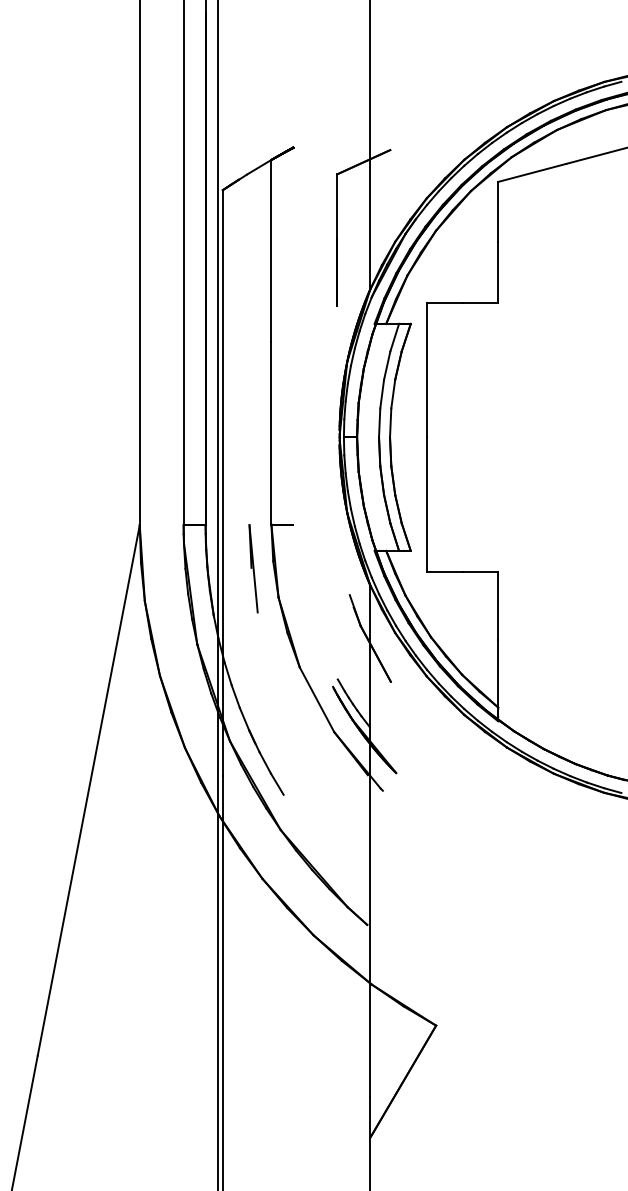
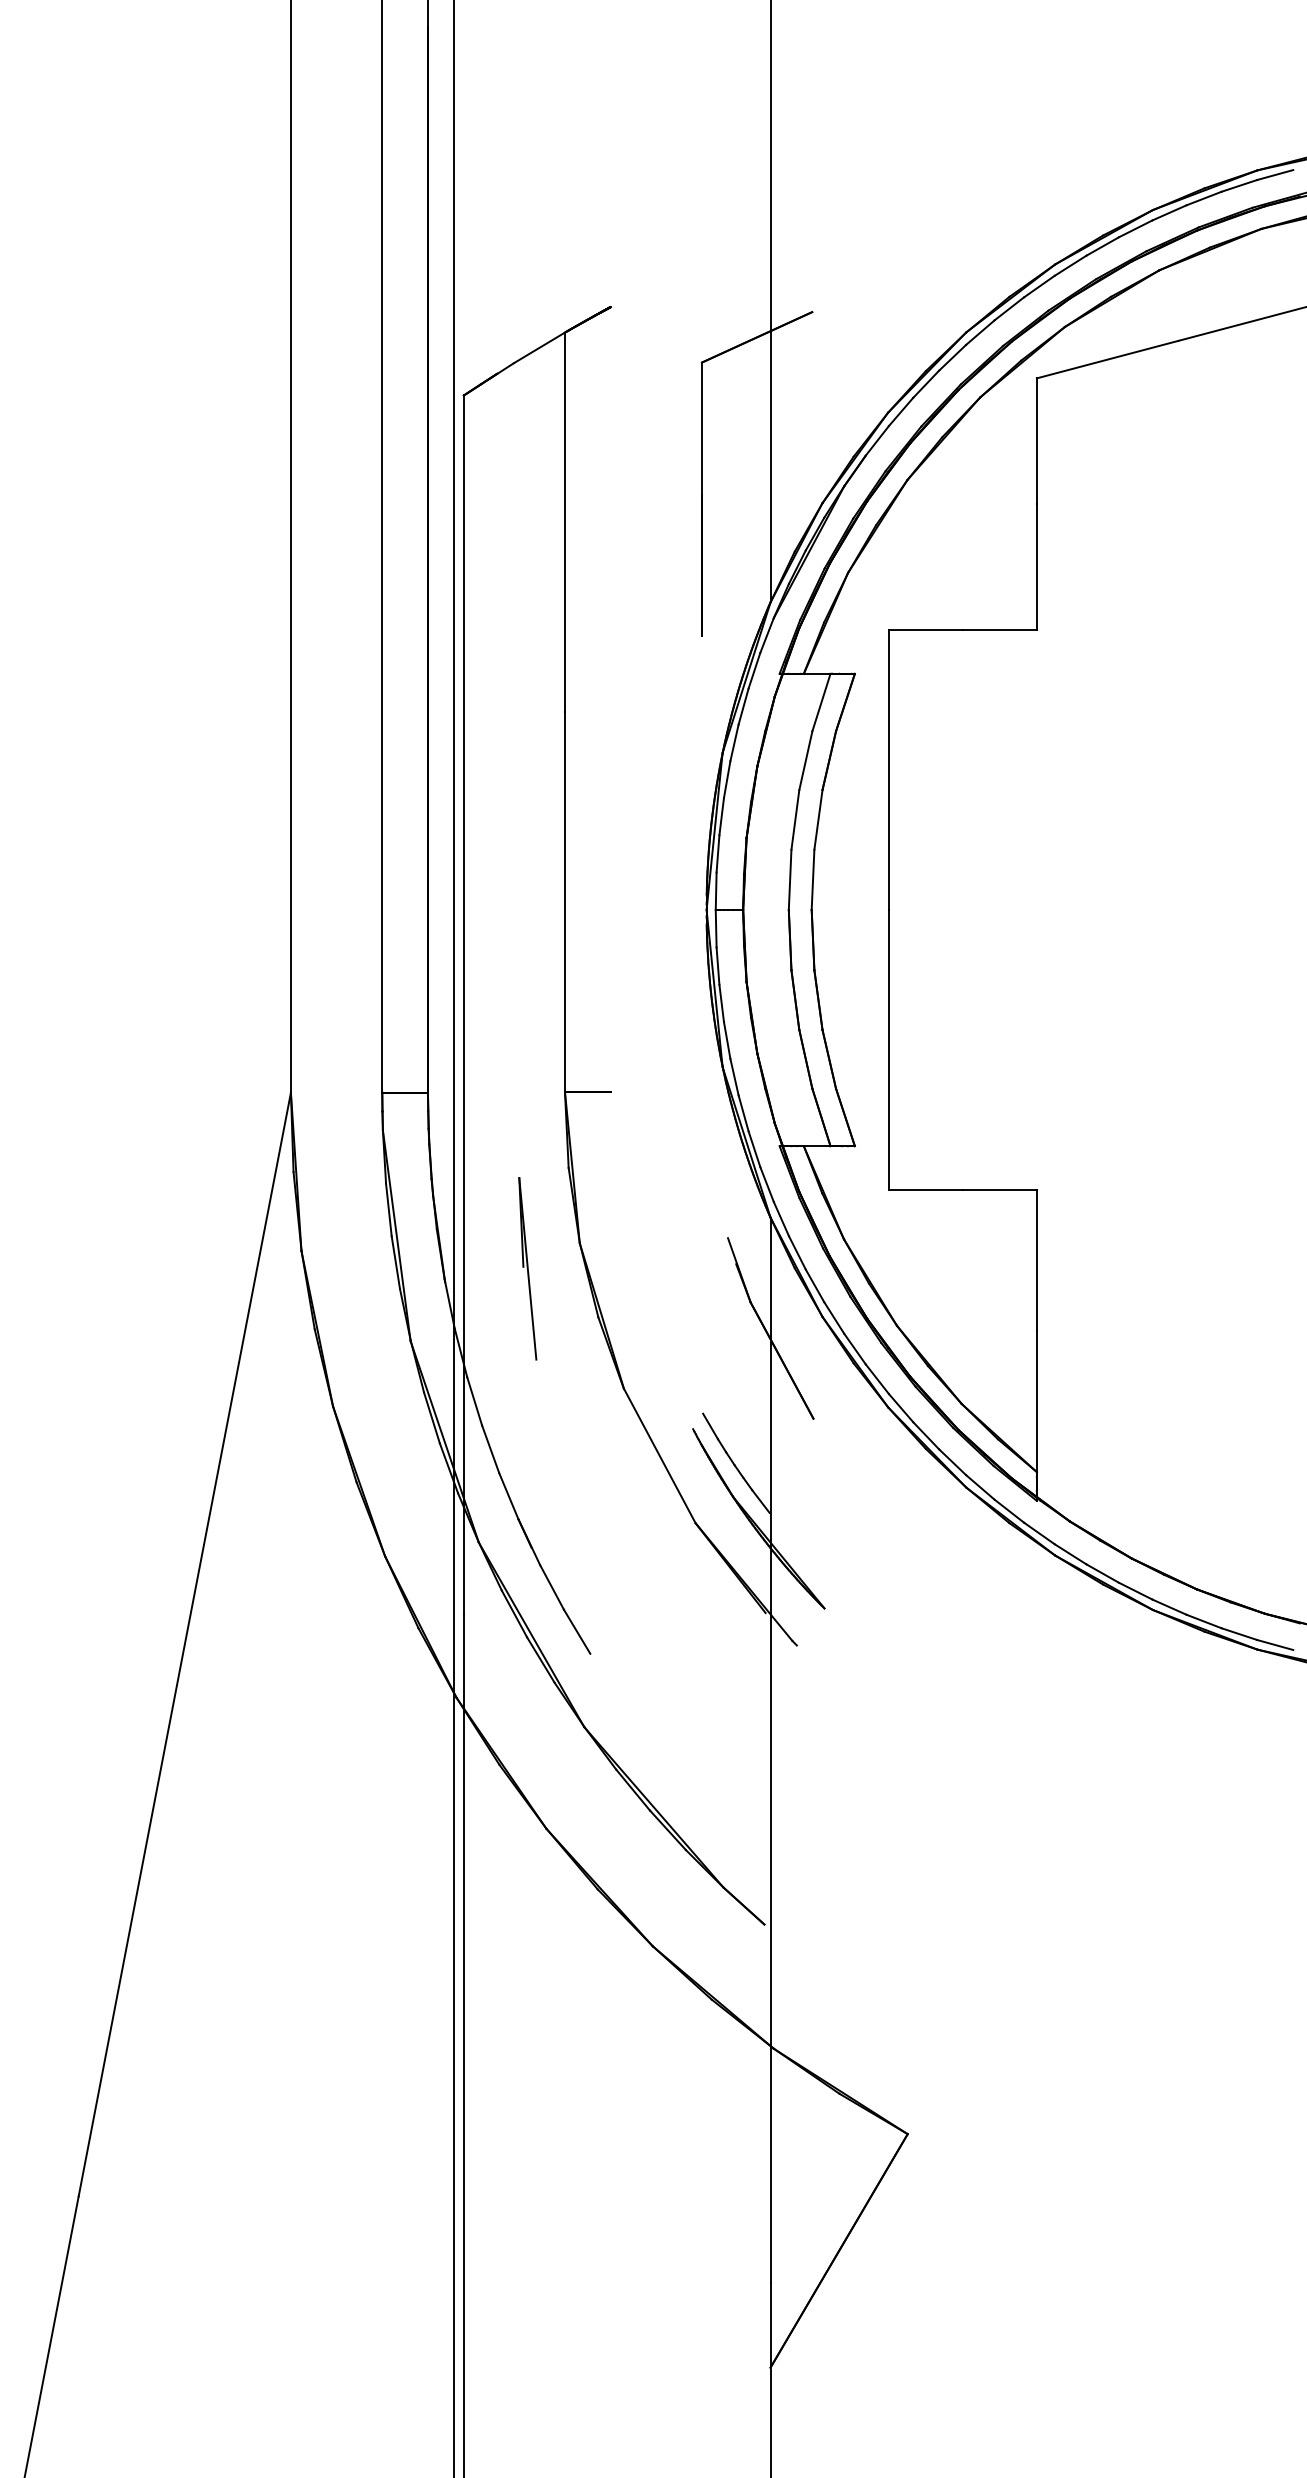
part: (253, 568) -> (527, 1268), moved

